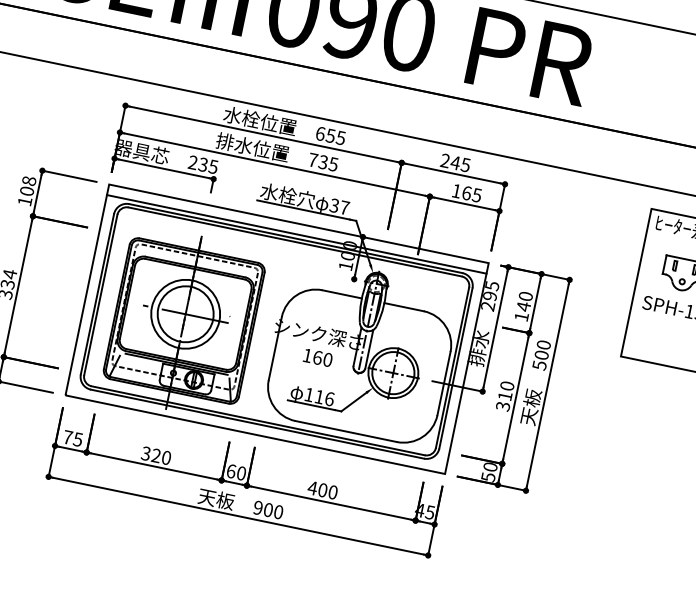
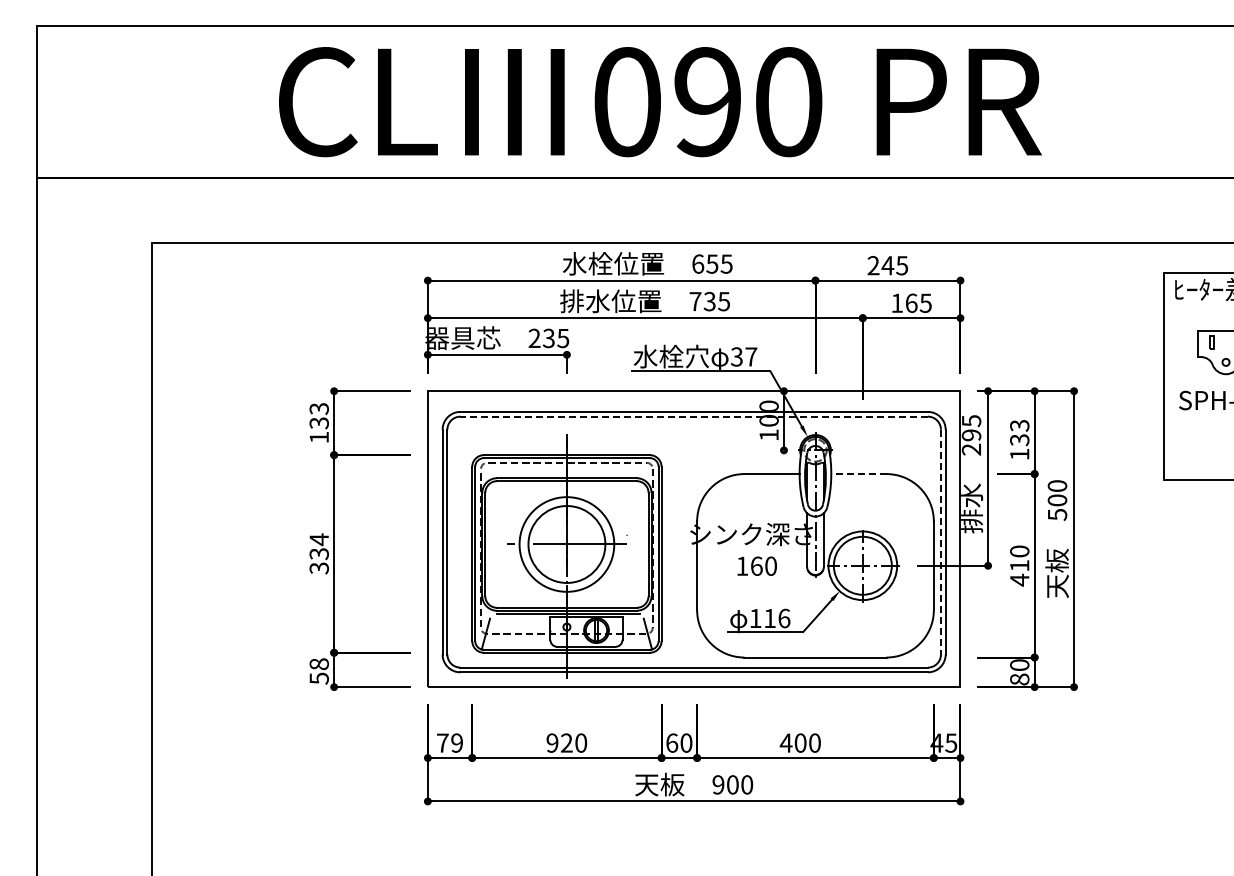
text: (27, 185) -> (318, 415), 108 -> 133
line: (296, 234) -> (693, 406), removed
line: (295, 241) -> (694, 416), solid -> dashed
text: (524, 301) -> (1019, 432), 140 -> 133
line: (403, 307) -> (858, 474), solid -> dashed
line: (452, 367) -> (940, 542), solid -> dashed
text: (503, 406) -> (1019, 579), 310 -> 410
text: (77, 439) -> (456, 742), 75 -> 79
text: (146, 453) -> (552, 742), 320 -> 920
text: (488, 477) -> (1019, 679), 50 -> 80

